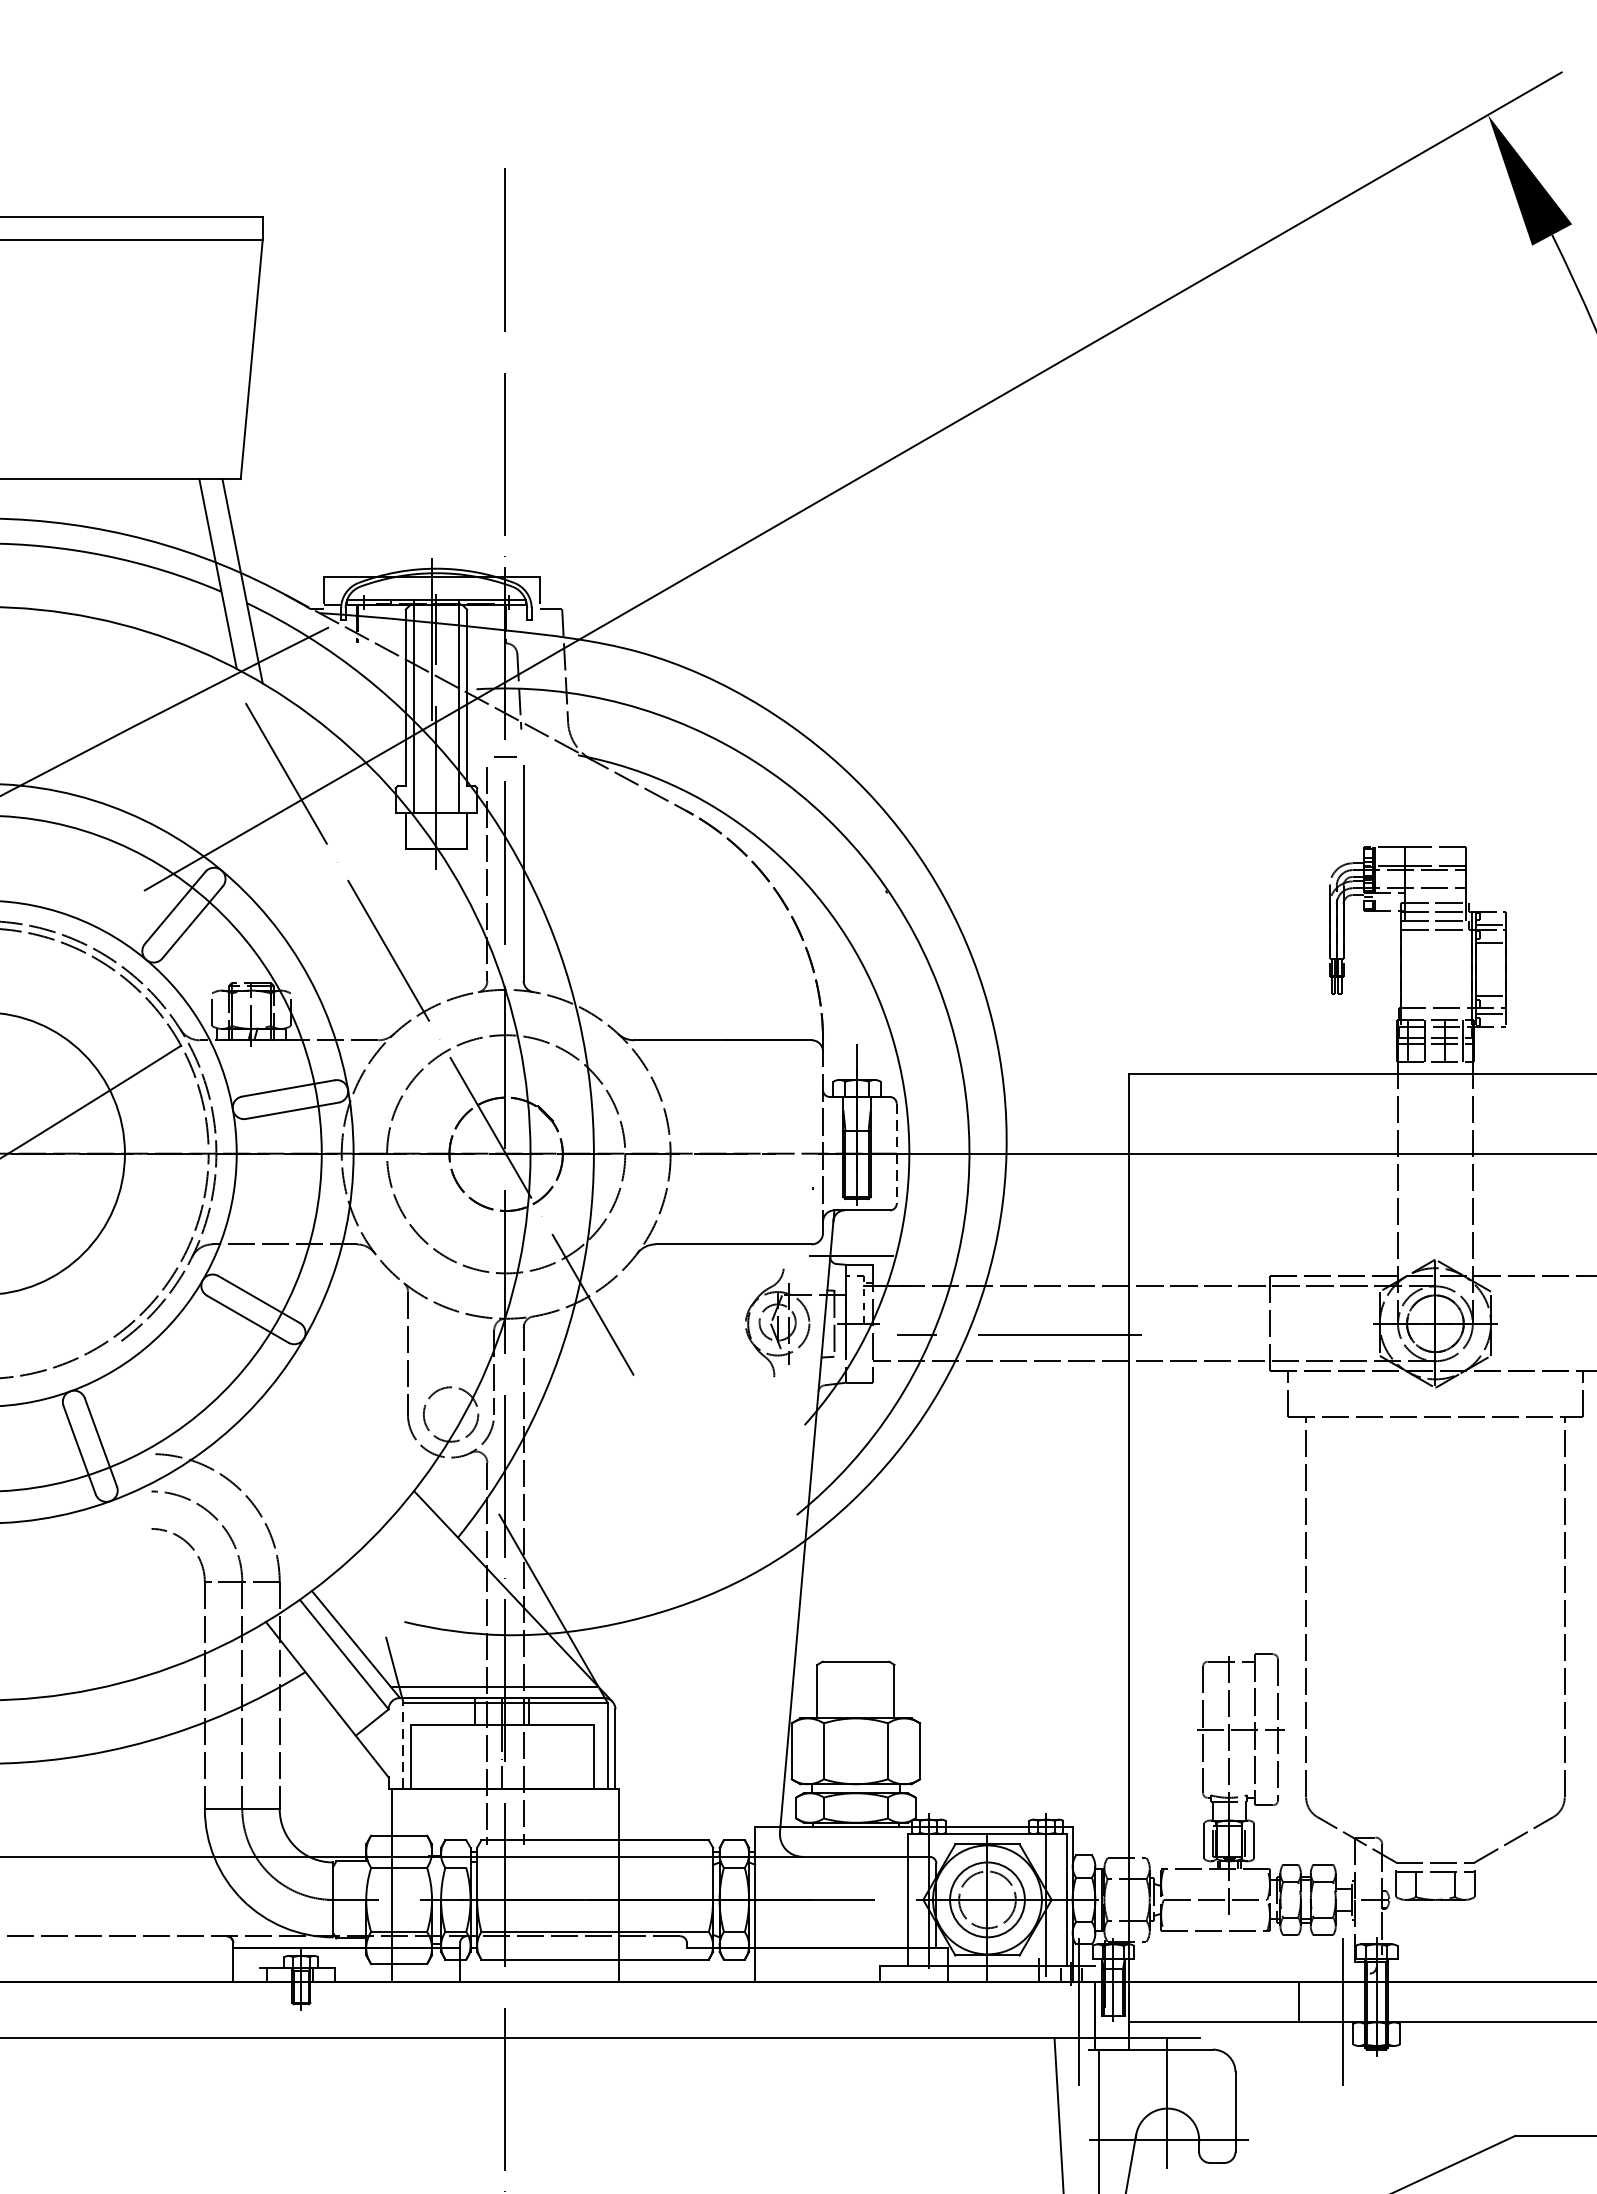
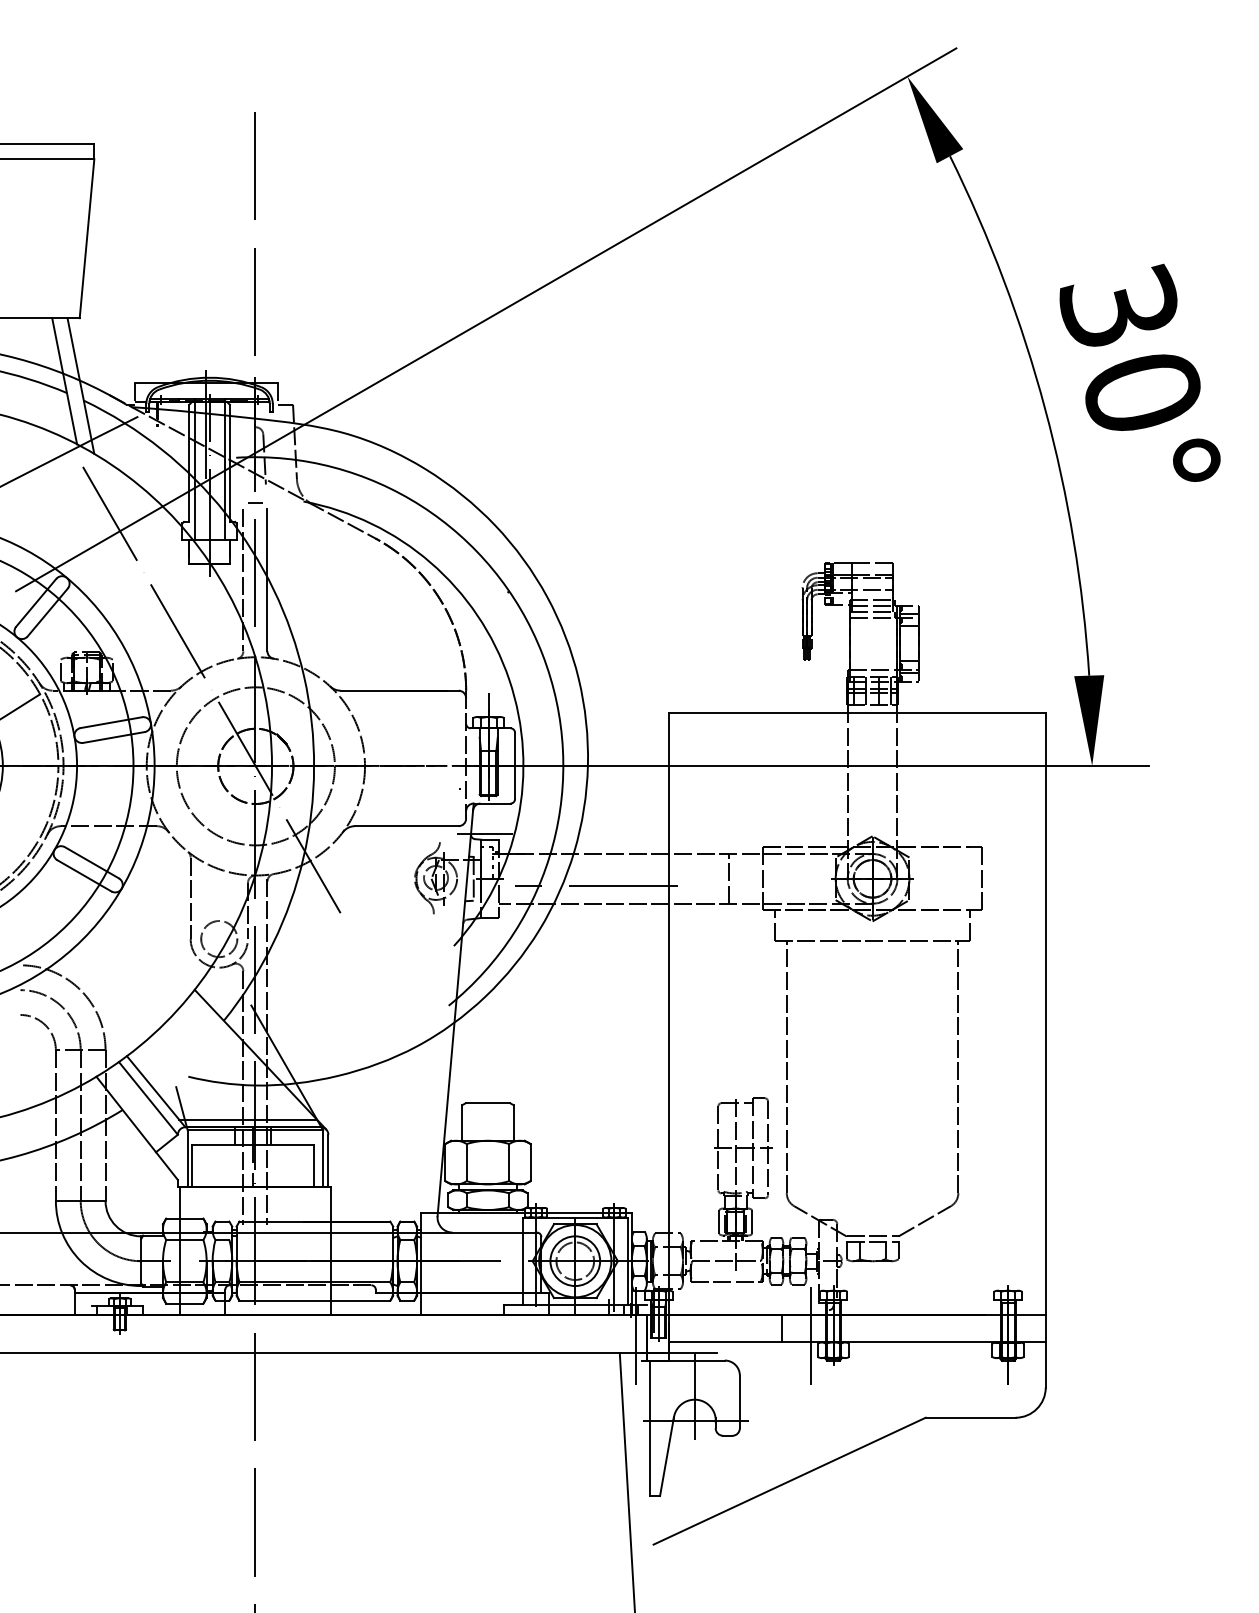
line: (897, 1154) -> (515, 766), dashed -> solid
line: (1218, 1323) -> (728, 878), added
line: (403, 1745) -> (187, 1158), dashed -> solid

